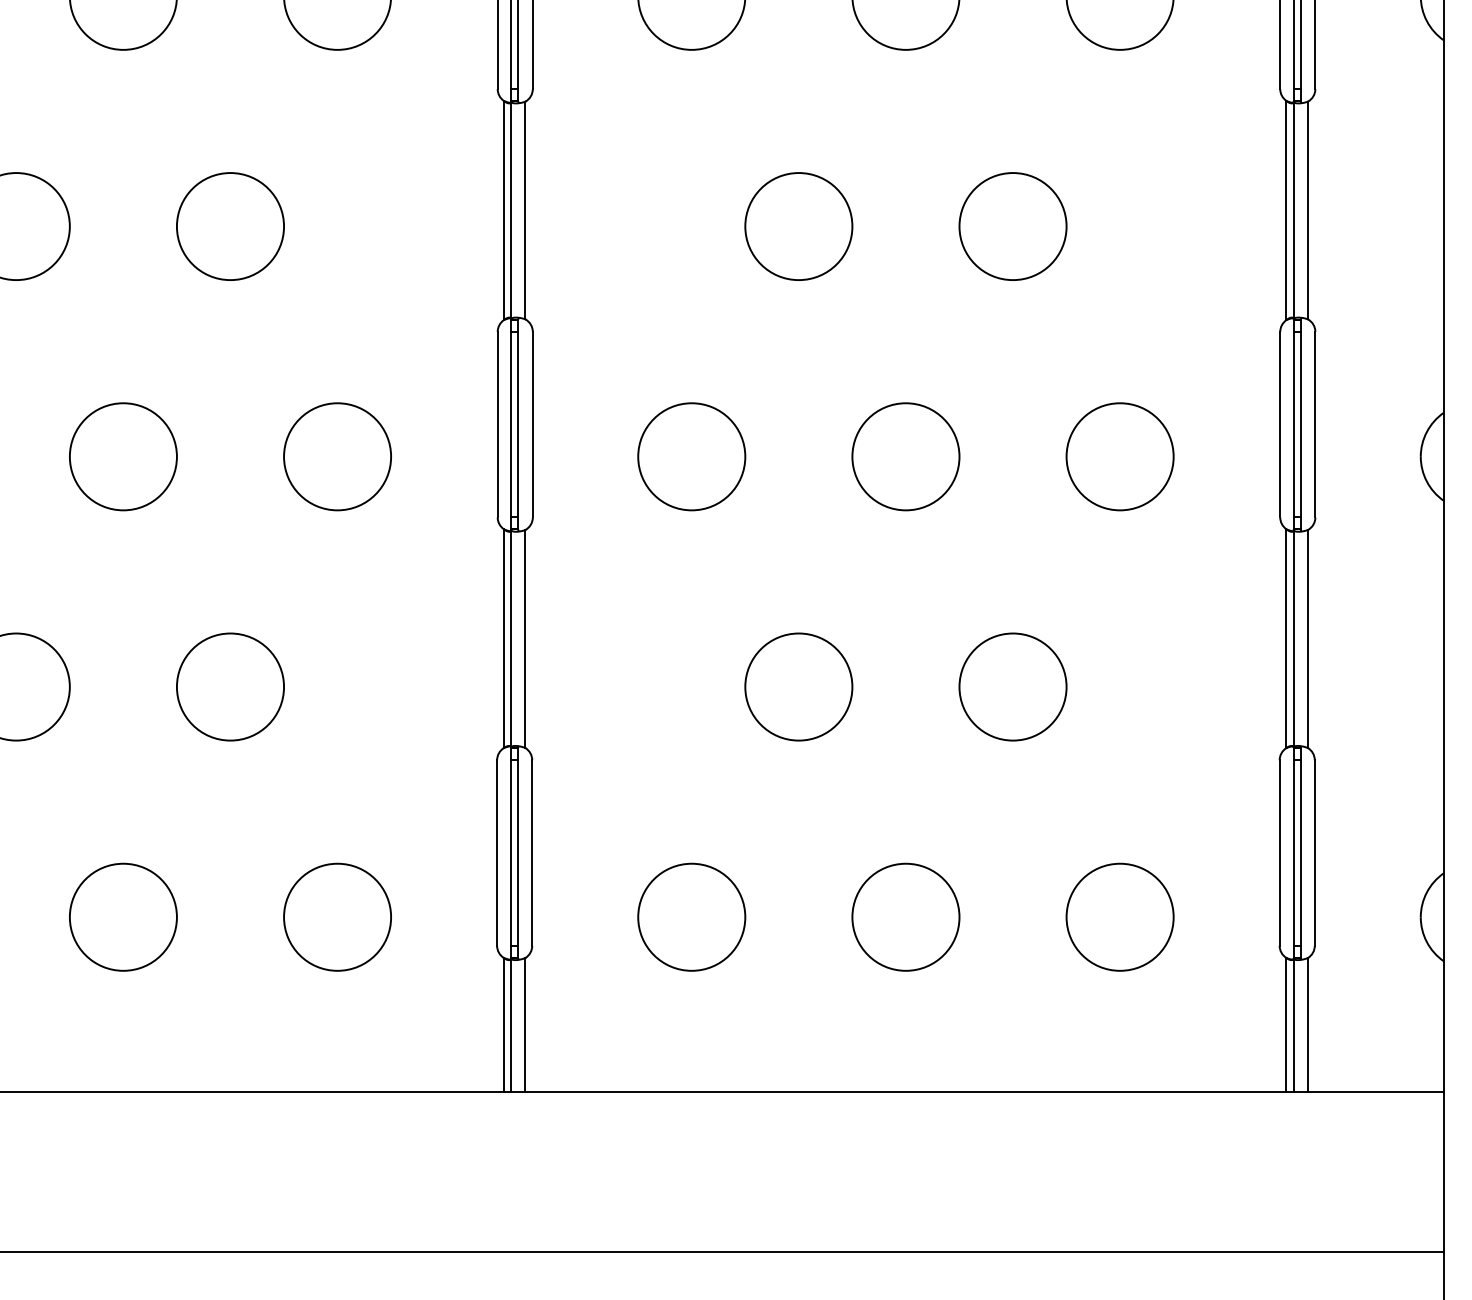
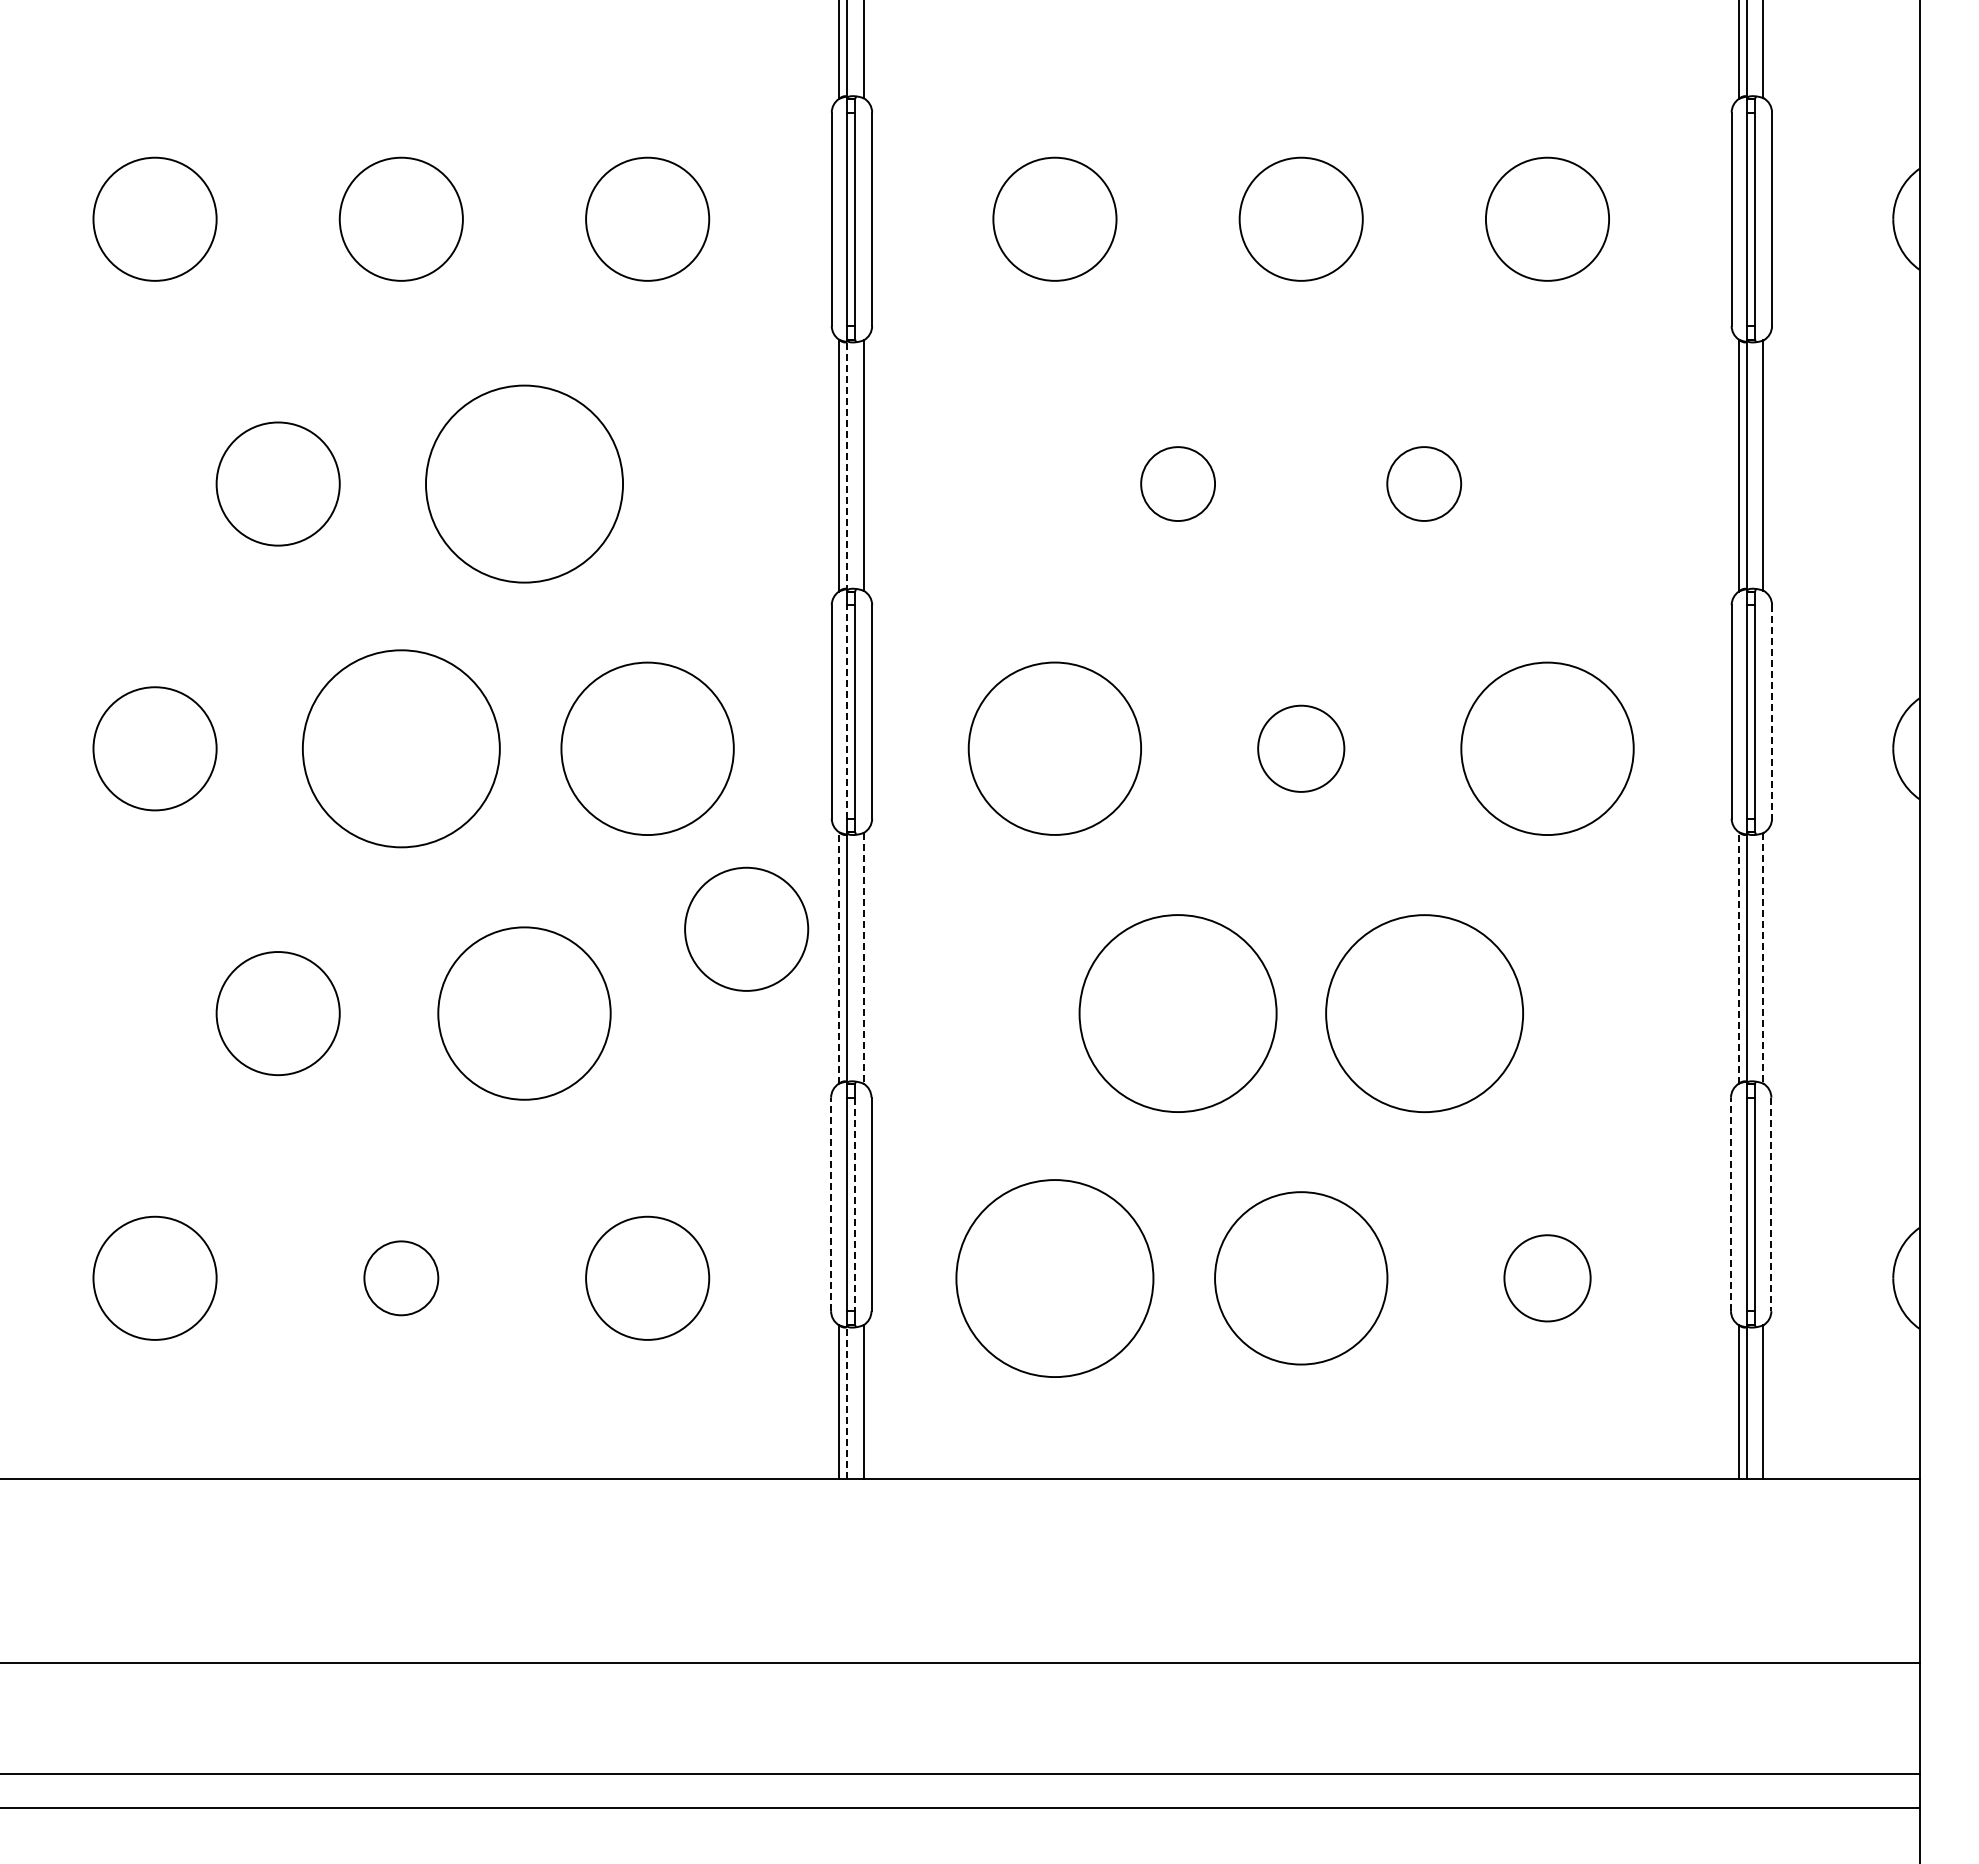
line: (511, 210) -> (847, 465), solid -> dashed
circle: (230, 226) -> (524, 483), size x1.6
circle: (798, 226) -> (1177, 483), size x0.6
circle: (1012, 226) -> (1423, 483), size x0.6
line: (511, 424) -> (847, 711), solid -> dashed
line: (1315, 424) -> (1772, 711), solid -> dashed
circle: (122, 456) -> (400, 748), size x1.6
circle: (337, 456) -> (647, 748), size x1.4
circle: (691, 456) -> (1054, 748), size x1.4
circle: (905, 456) -> (1300, 748), size x0.7
circle: (1120, 456) -> (1547, 748), size x1.4
circle: (423, 613) -> (746, 928), added
line: (503, 638) -> (838, 957), solid -> dashed
line: (1286, 638) -> (1738, 957), solid -> dashed
line: (525, 639) -> (863, 958), solid -> dashed
line: (1307, 639) -> (1763, 958), solid -> dashed
circle: (230, 686) -> (524, 1013), size x1.4
circle: (798, 686) -> (1177, 1013), size x1.6
circle: (1012, 686) -> (1423, 1013), size x1.6
line: (497, 853) -> (831, 1204), solid -> dashed
line: (518, 853) -> (855, 1204), solid -> dashed
line: (1280, 853) -> (1731, 1204), solid -> dashed
line: (1314, 853) -> (1771, 1204), solid -> dashed
circle: (122, 916) -> (400, 1277), size x0.6
circle: (691, 916) -> (1054, 1277), size x1.6
circle: (905, 916) -> (1300, 1277), size x1.4
circle: (1120, 916) -> (1547, 1277), size x0.7
line: (511, 1024) -> (847, 1401), solid -> dashed

